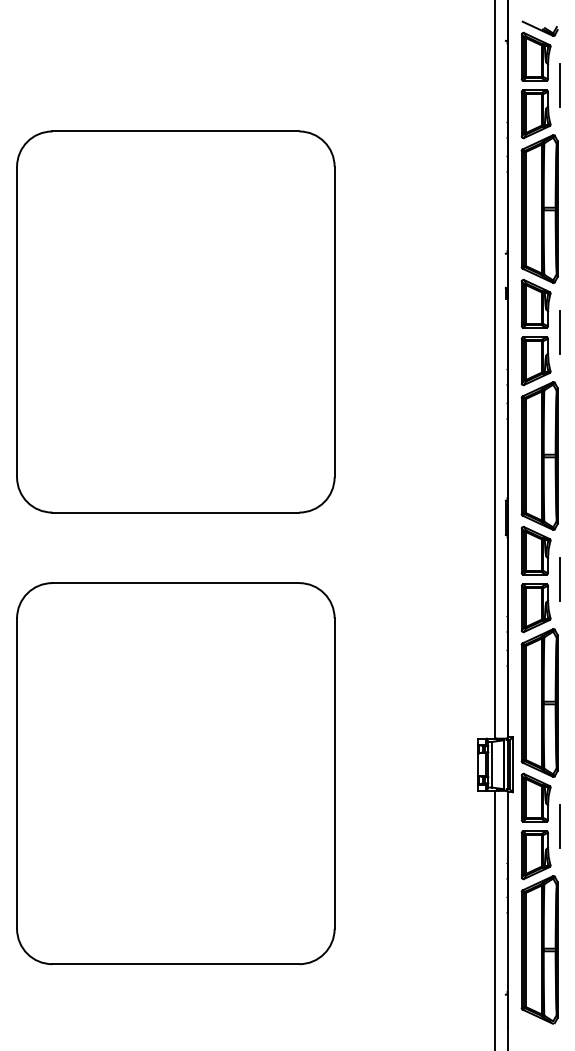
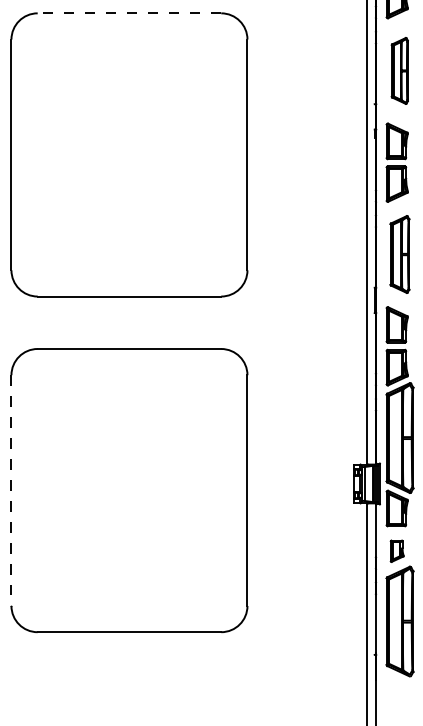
line: (175, 131) -> (129, 13), solid -> dashed
part: (539, 208) -> (399, 70), size x0.6
line: (559, 332) -> (414, 162), removed
part: (539, 455) -> (399, 254), size x0.7
line: (559, 579) -> (414, 346), removed
line: (17, 774) -> (11, 491), solid -> dashed
line: (559, 826) -> (414, 529), removed
part: (535, 855) -> (396, 551), size x0.6

